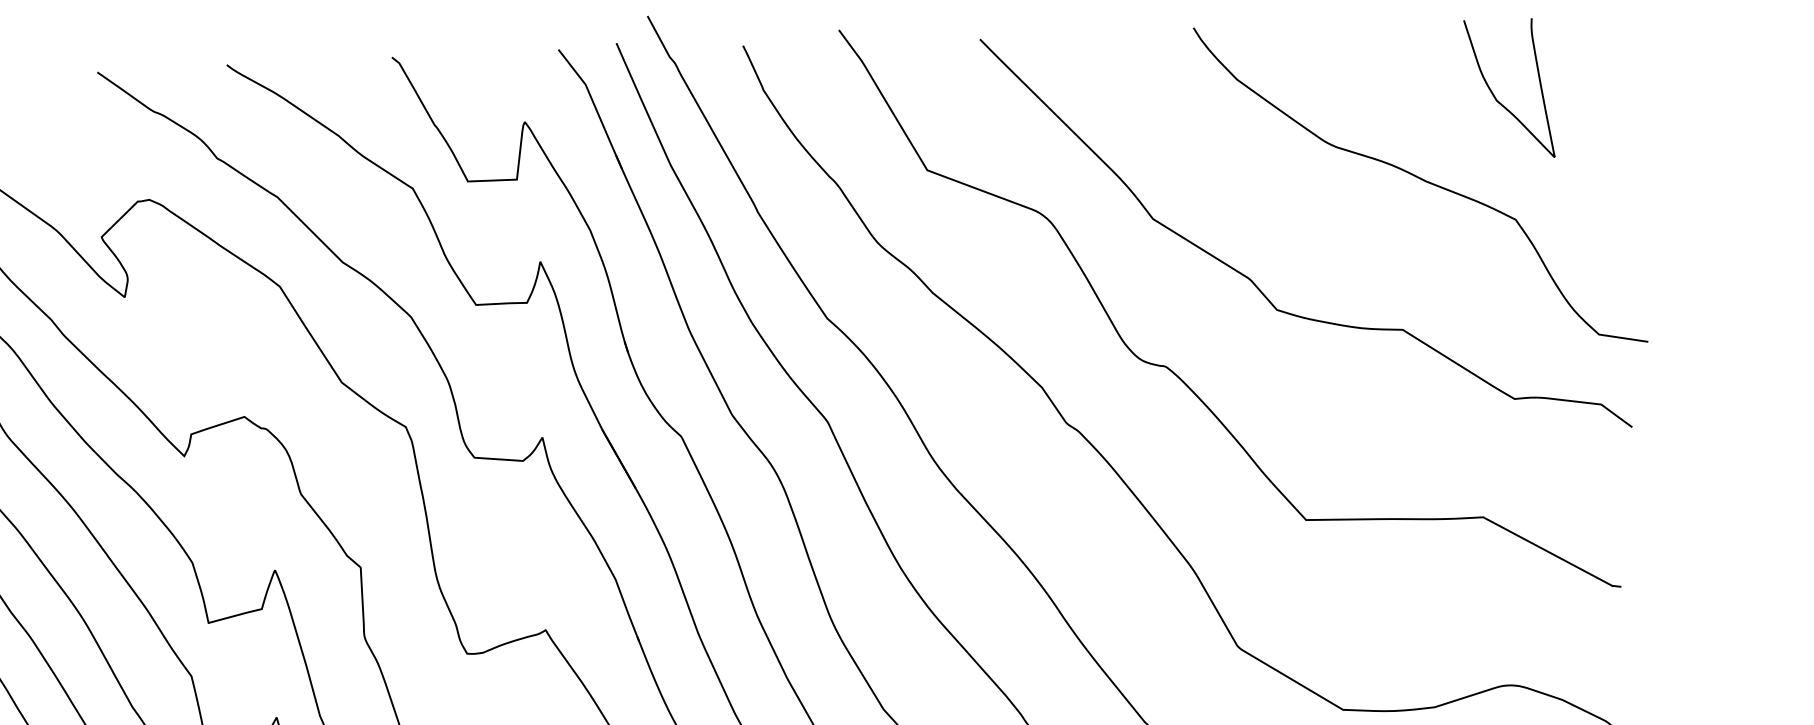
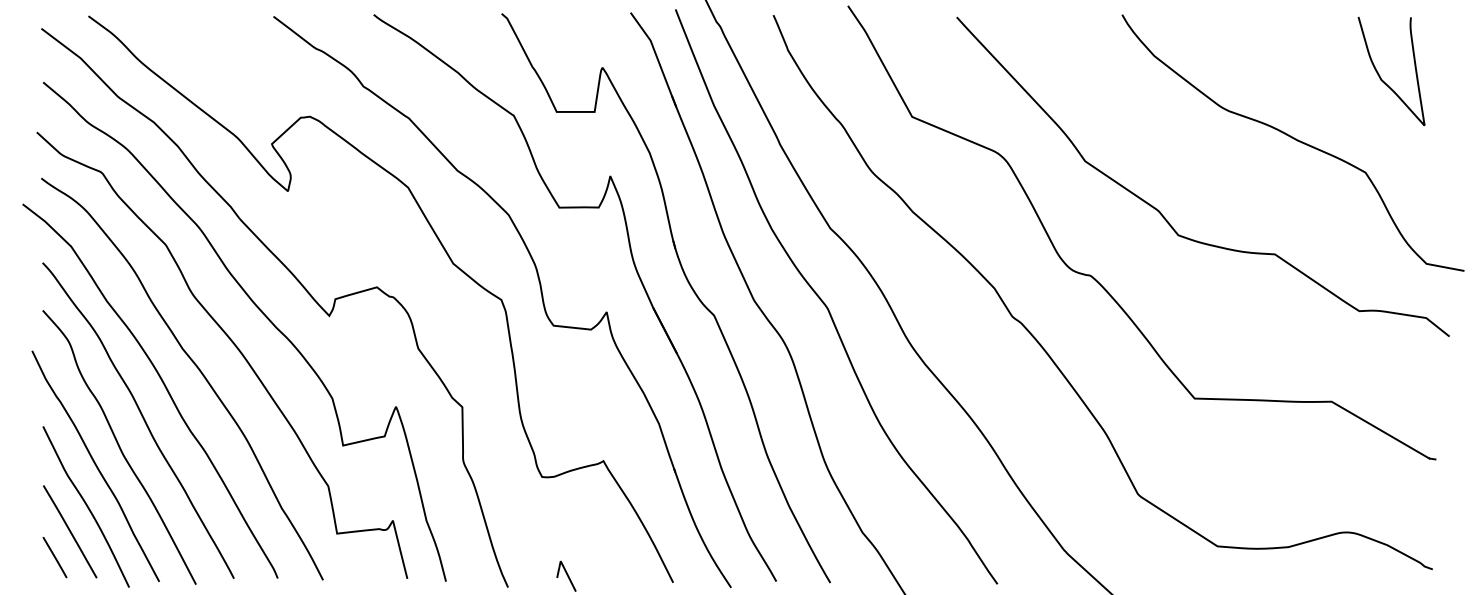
curve: (1496, 97) -> (1381, 77), moved

